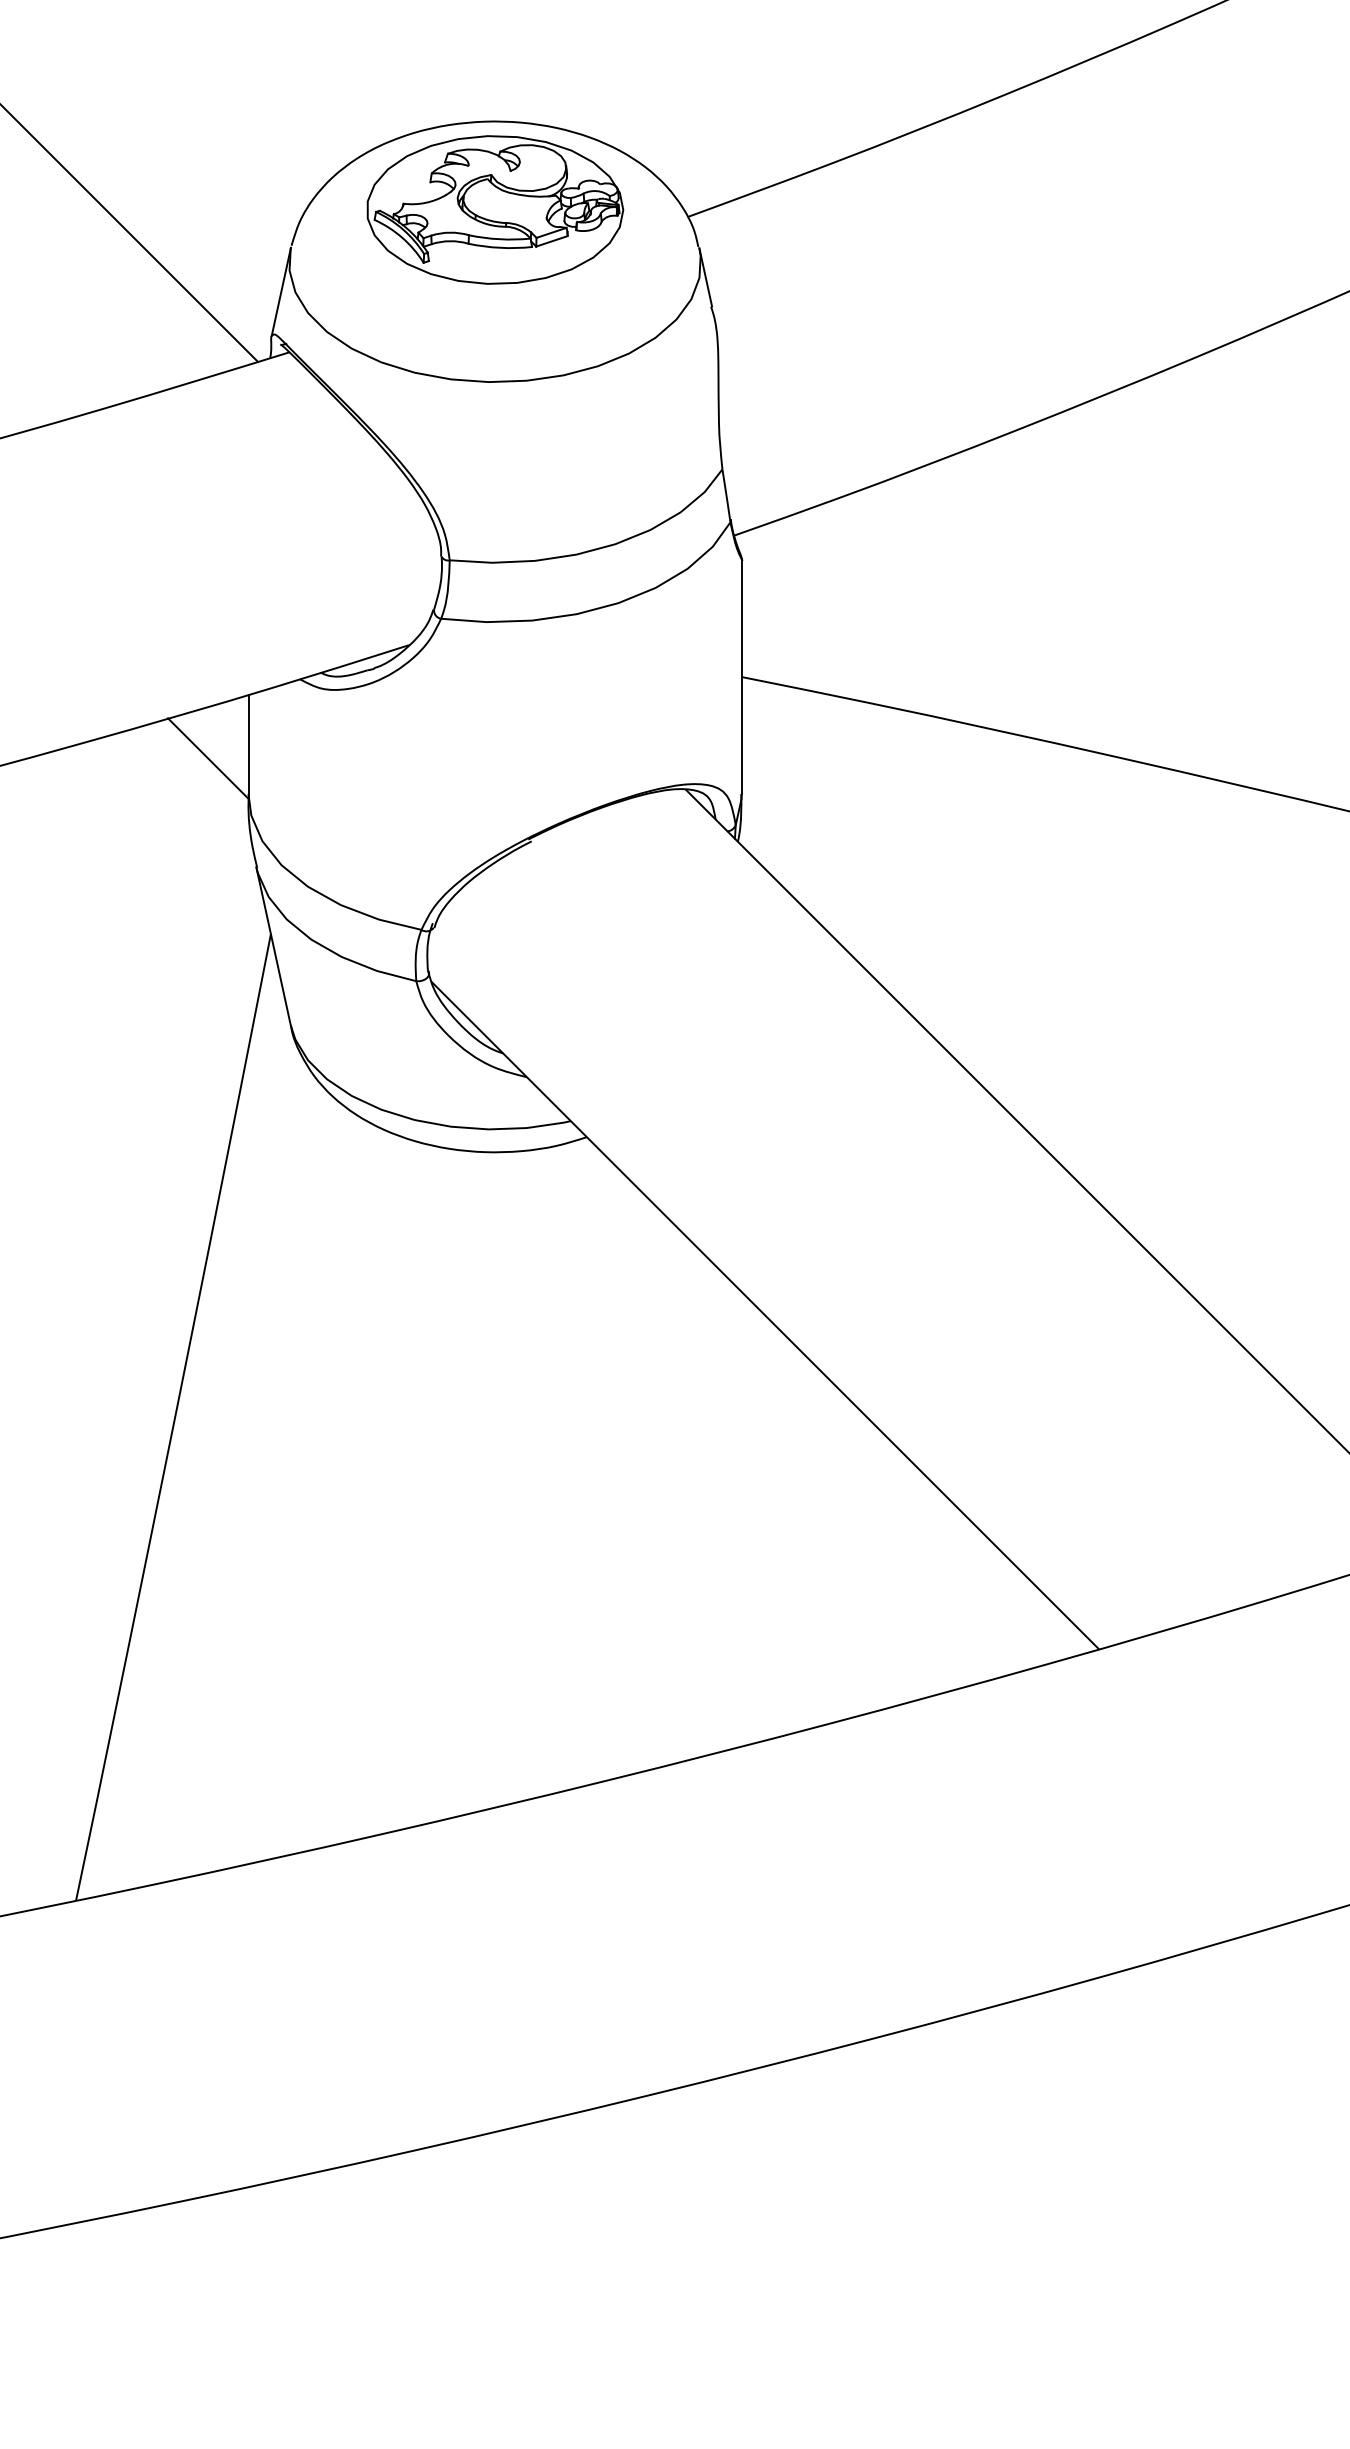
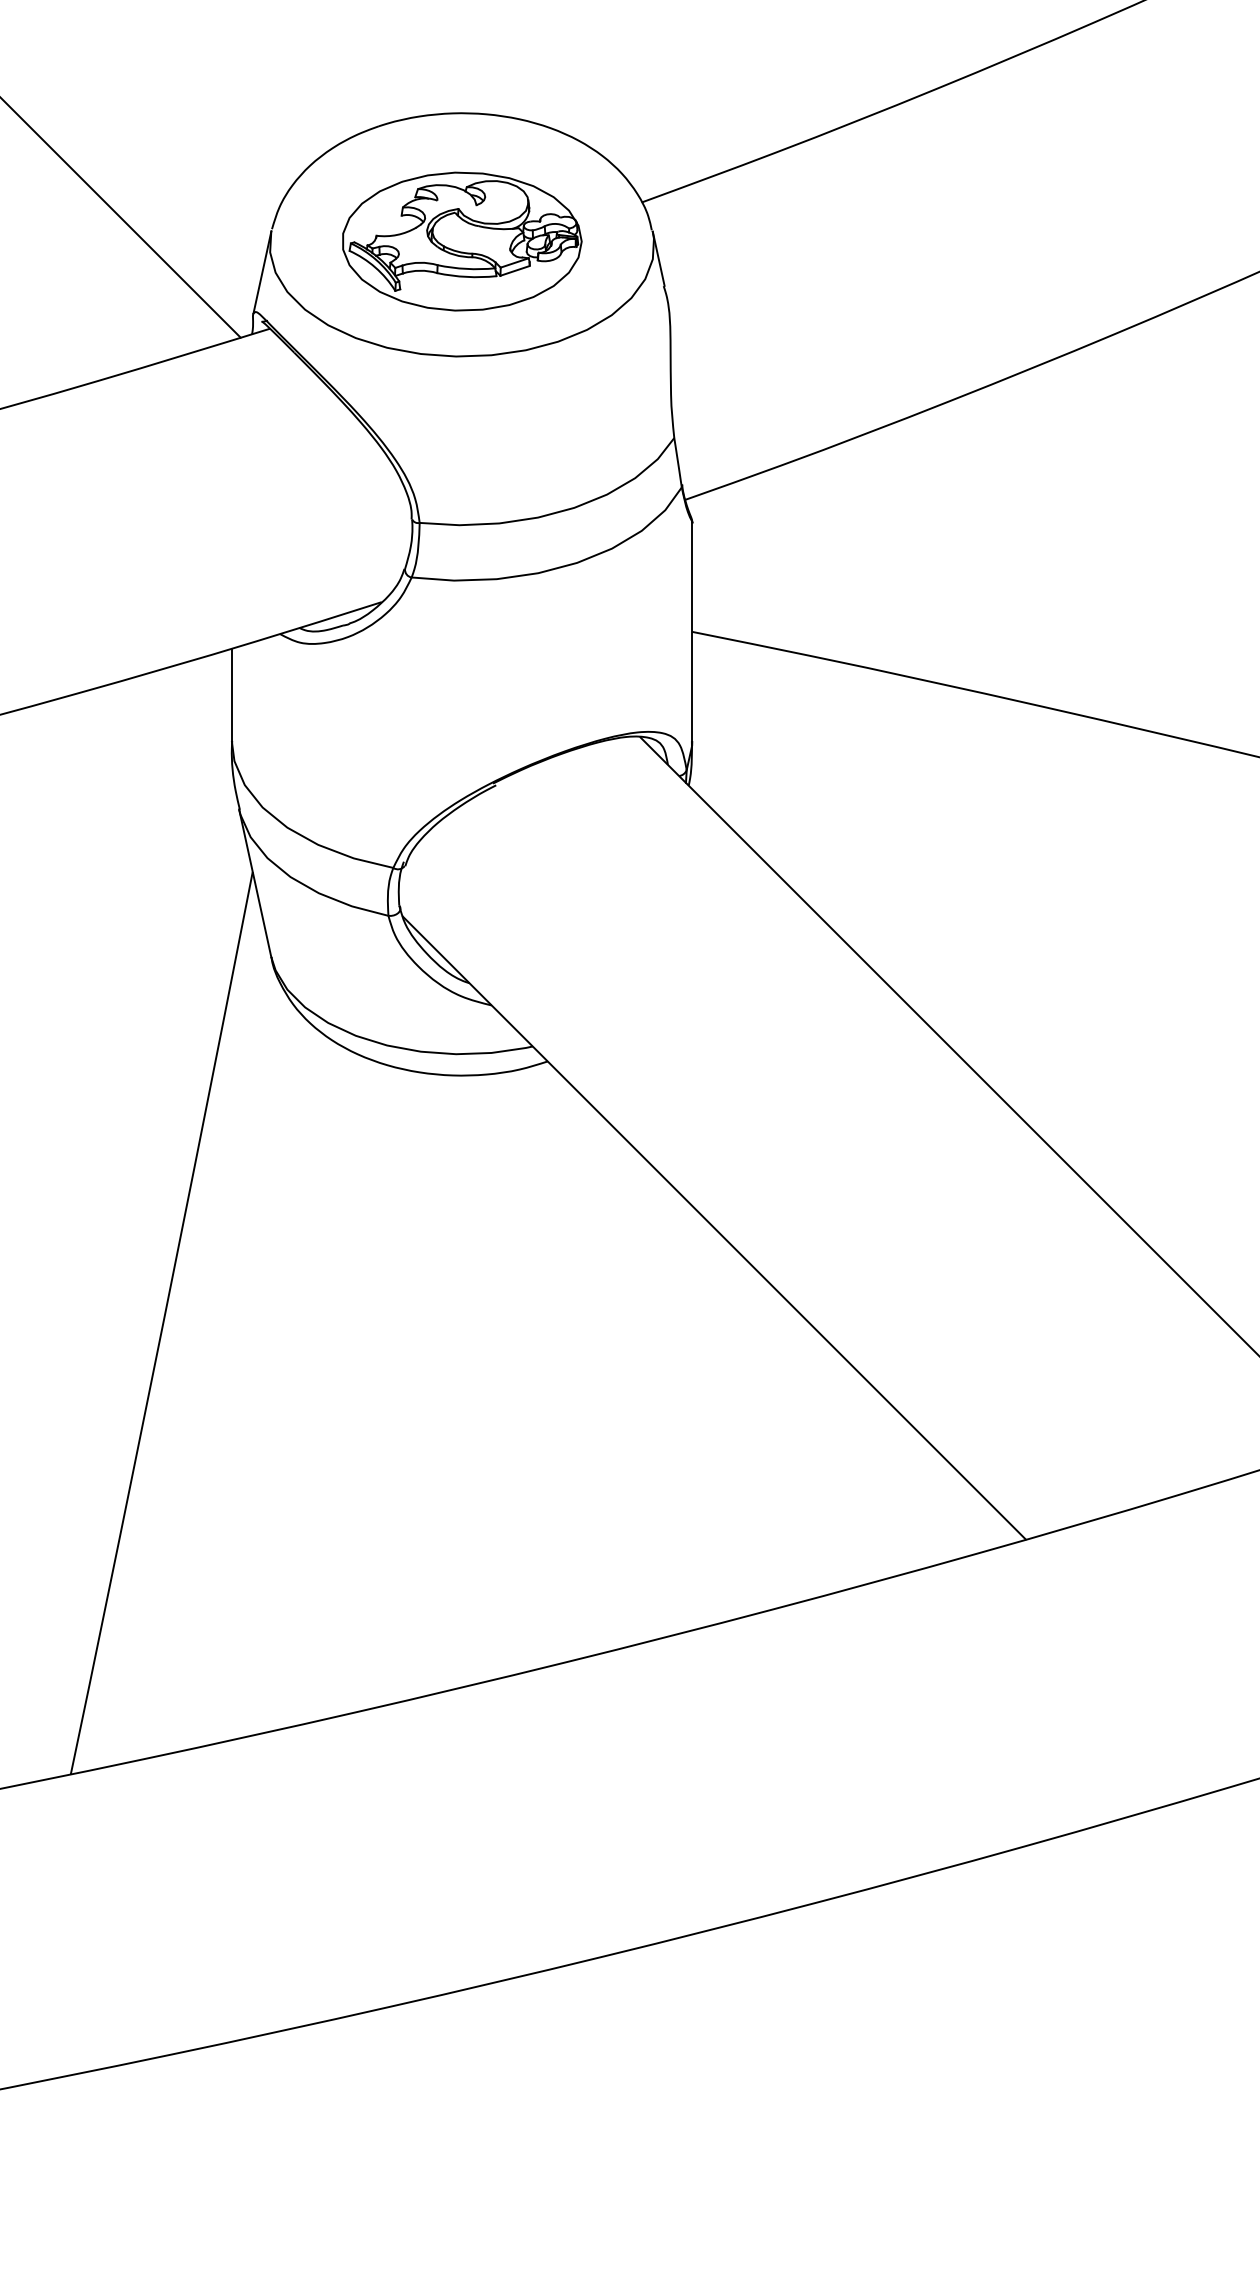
part: (495, 209) -> (462, 241), moved
line: (208, 758) -> (194, 707), removed

